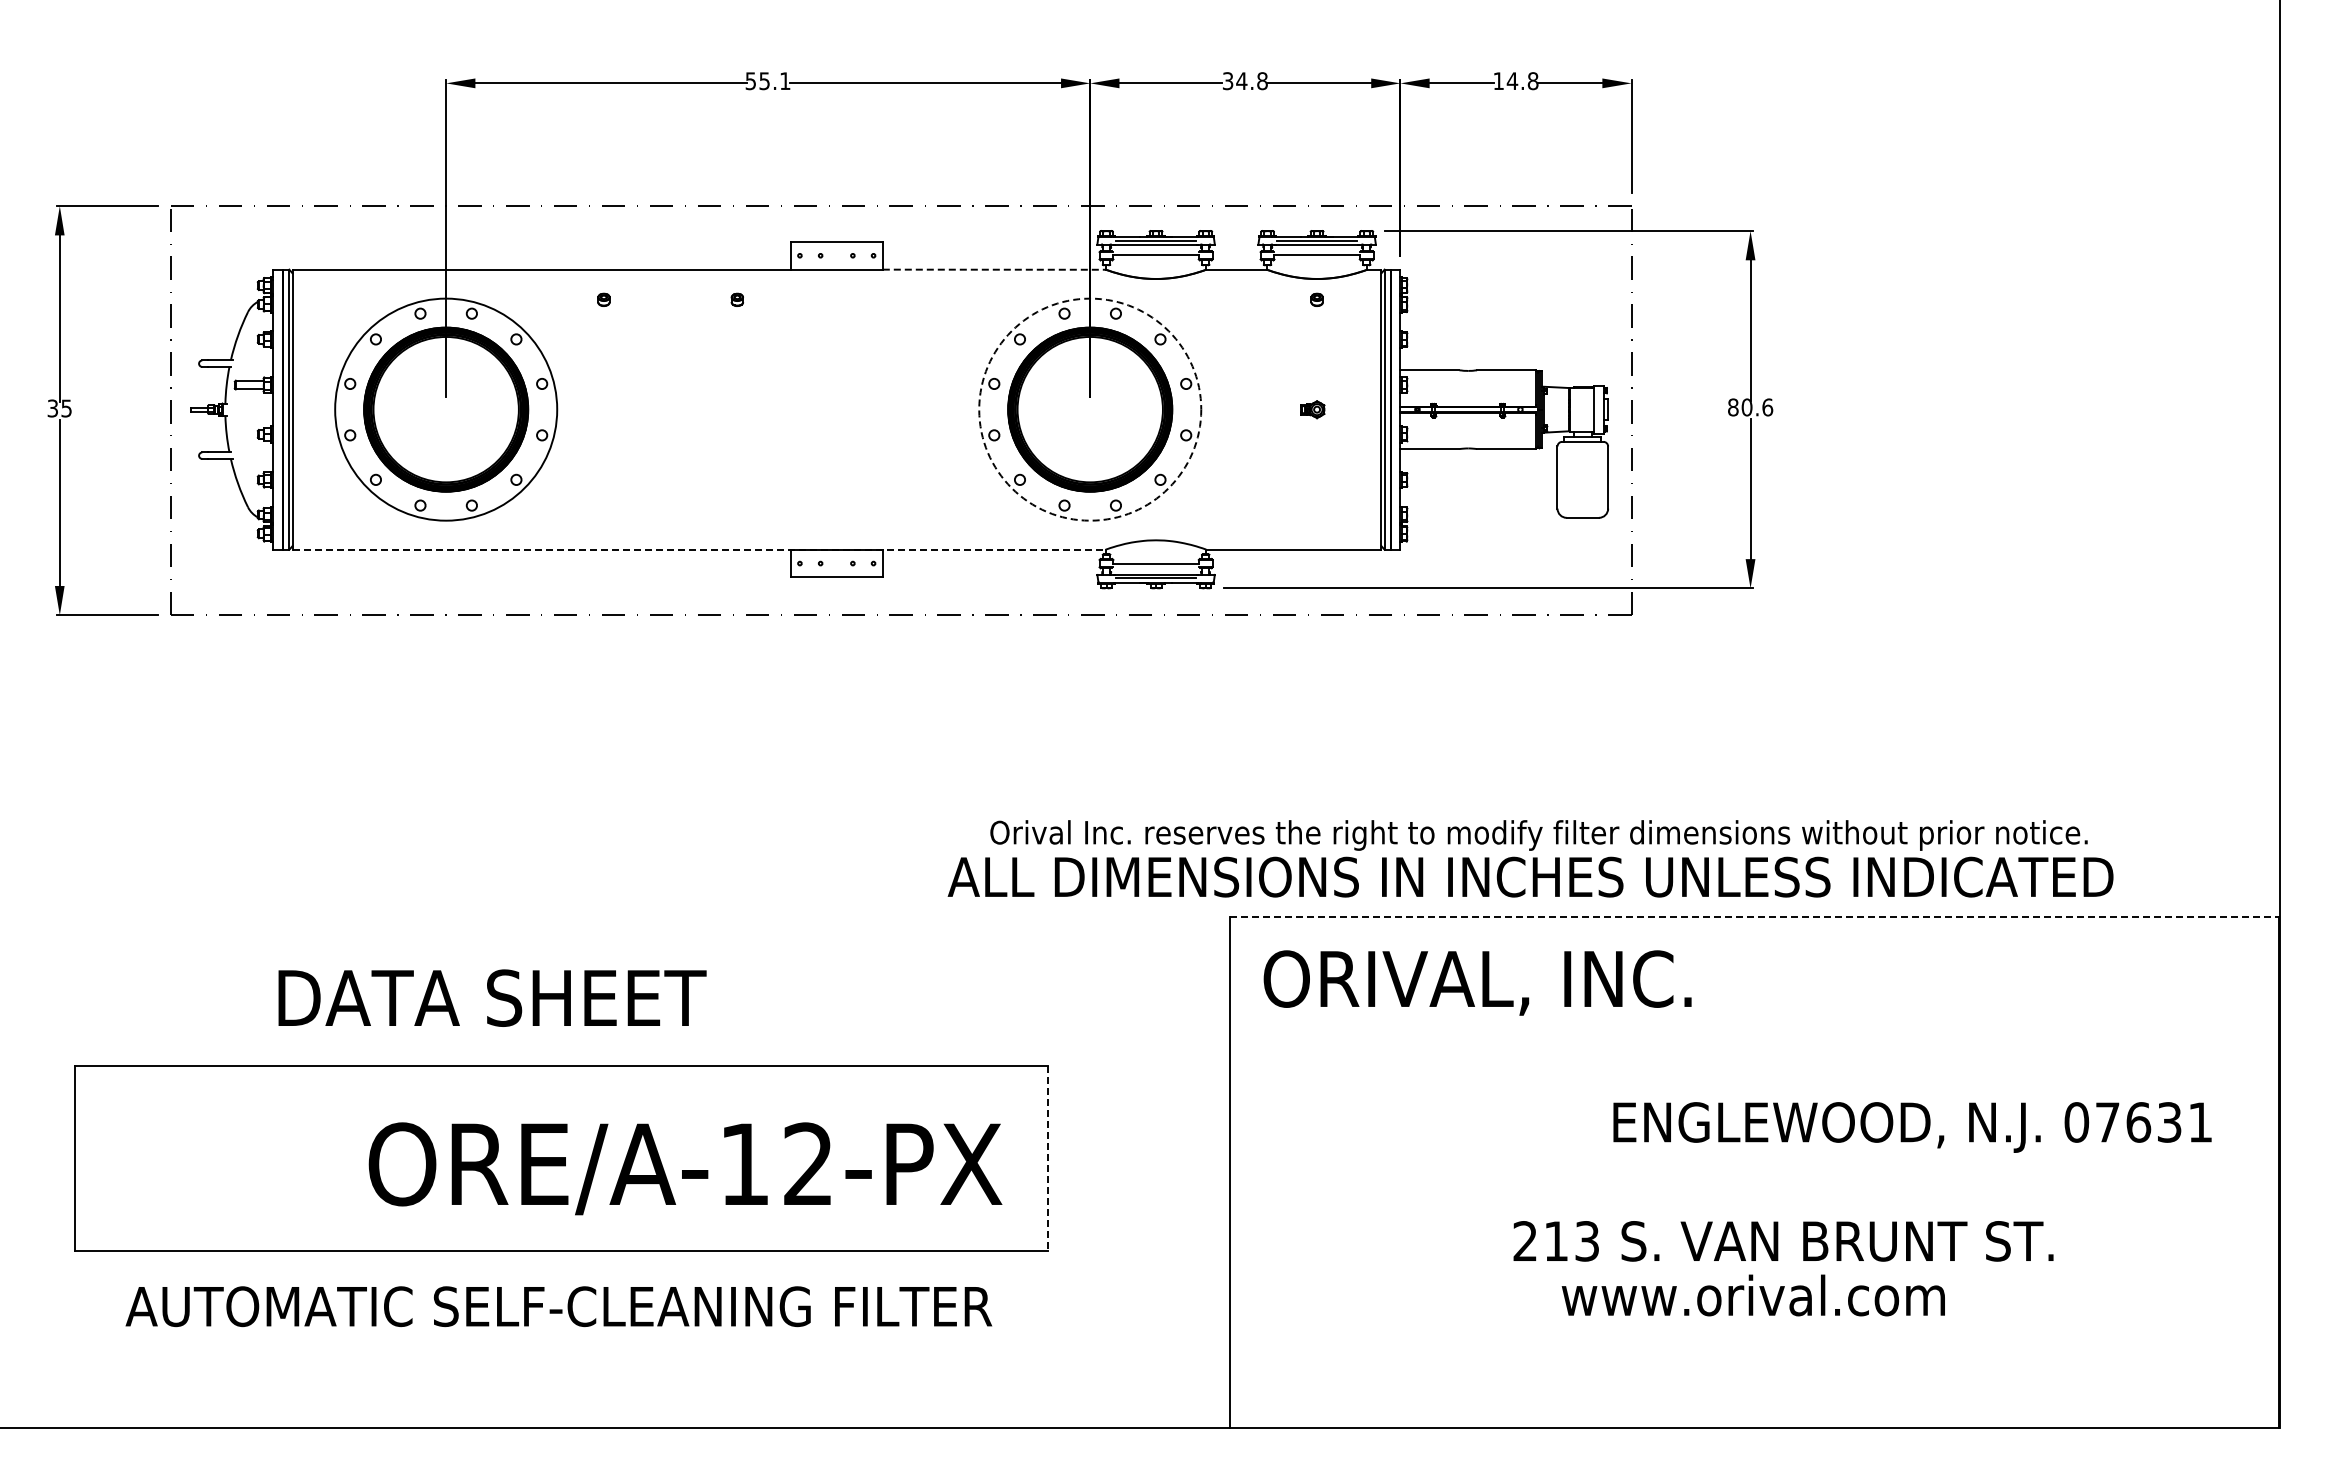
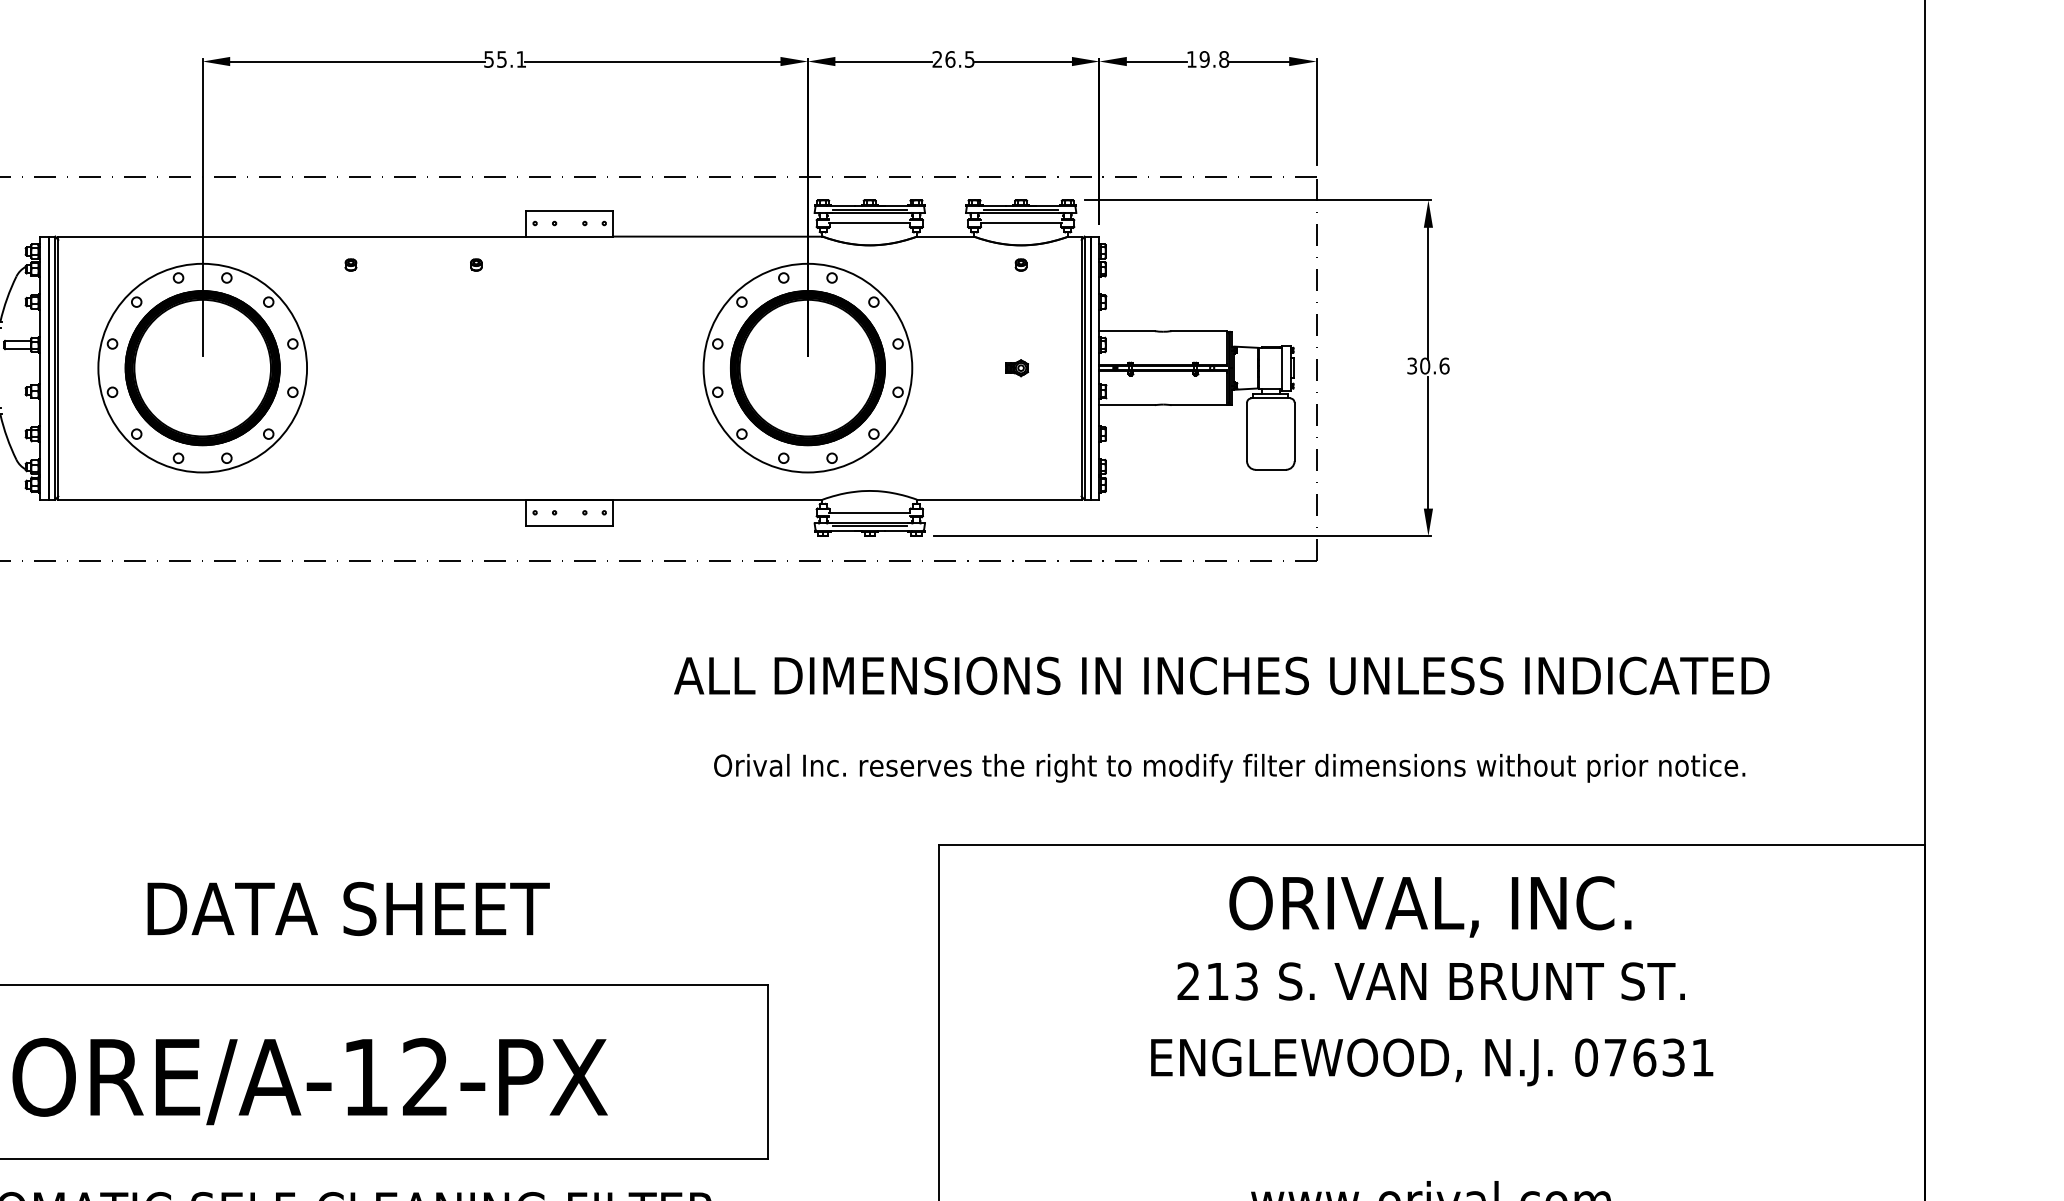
text: (1244, 81) -> (952, 59), 34.8 -> 26.5
text: (1512, 81) -> (1204, 59), 14.8 -> 19.8
line: (994, 269) -> (717, 236), dashed -> solid
text: (1733, 407) -> (1412, 366), 80.6 -> 30.6
circle: (1090, 409) -> (808, 367), dashed -> solid
line: (699, 549) -> (440, 499), dashed -> solid
text: (1530, 876) -> (1221, 675), moved
line: (1754, 917) -> (1432, 845), dashed -> solid
text: (1477, 982) -> (1430, 906), moved
text: (492, 997) -> (348, 908), moved
text: (1912, 1127) -> (1432, 1062), moved
line: (1048, 1158) -> (768, 1071), dashed -> solid
text: (685, 1168) -> (310, 1081), moved
text: (1783, 1241) -> (1431, 981), moved

